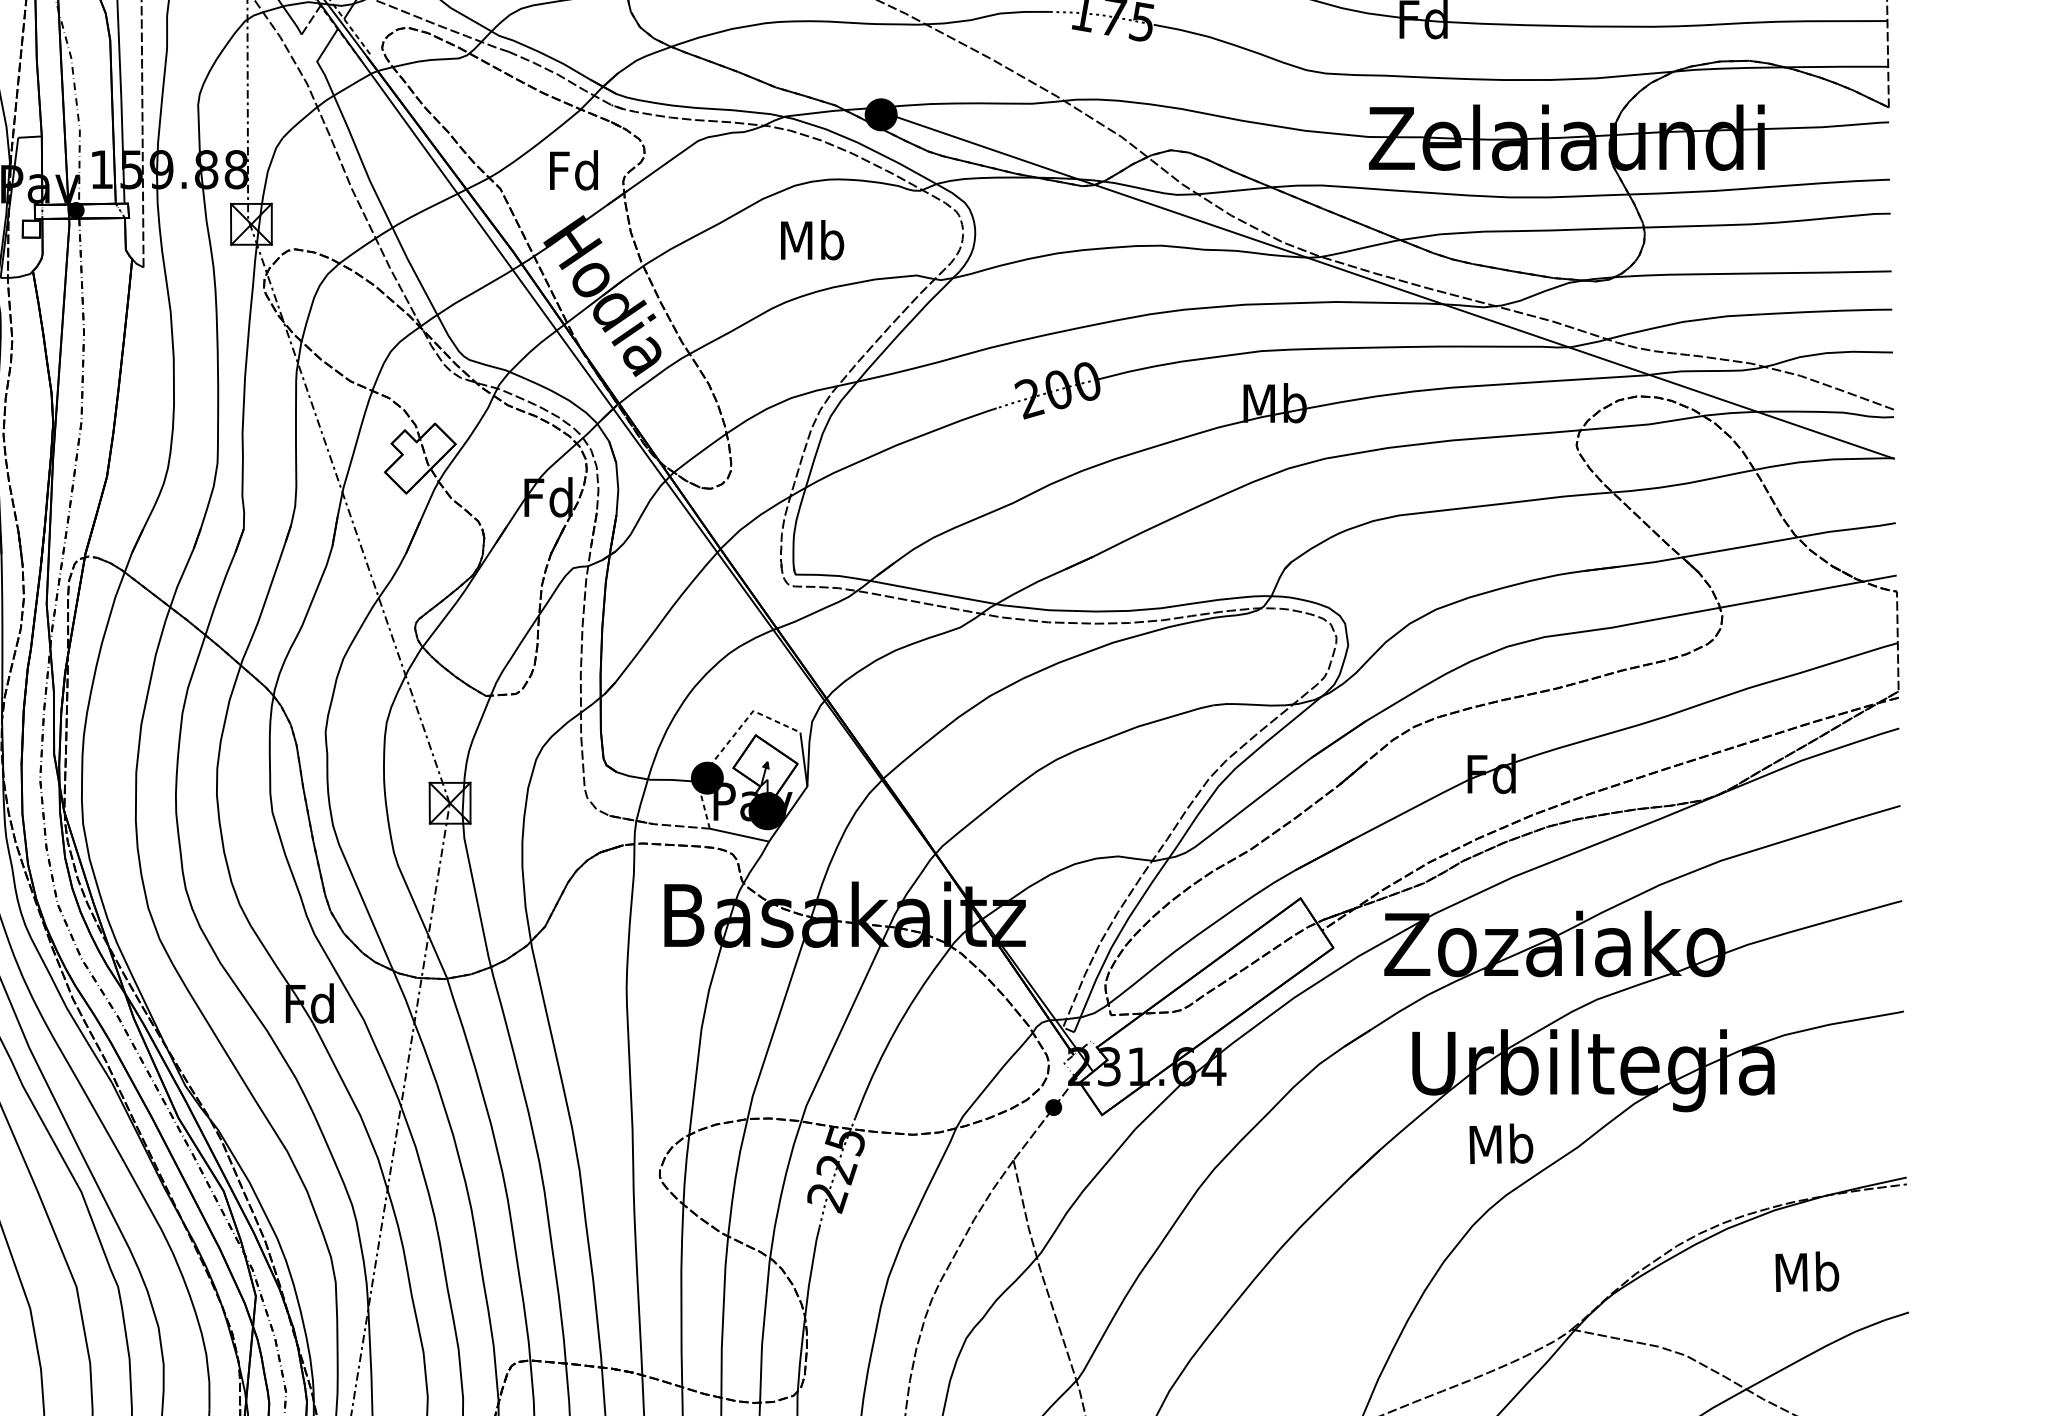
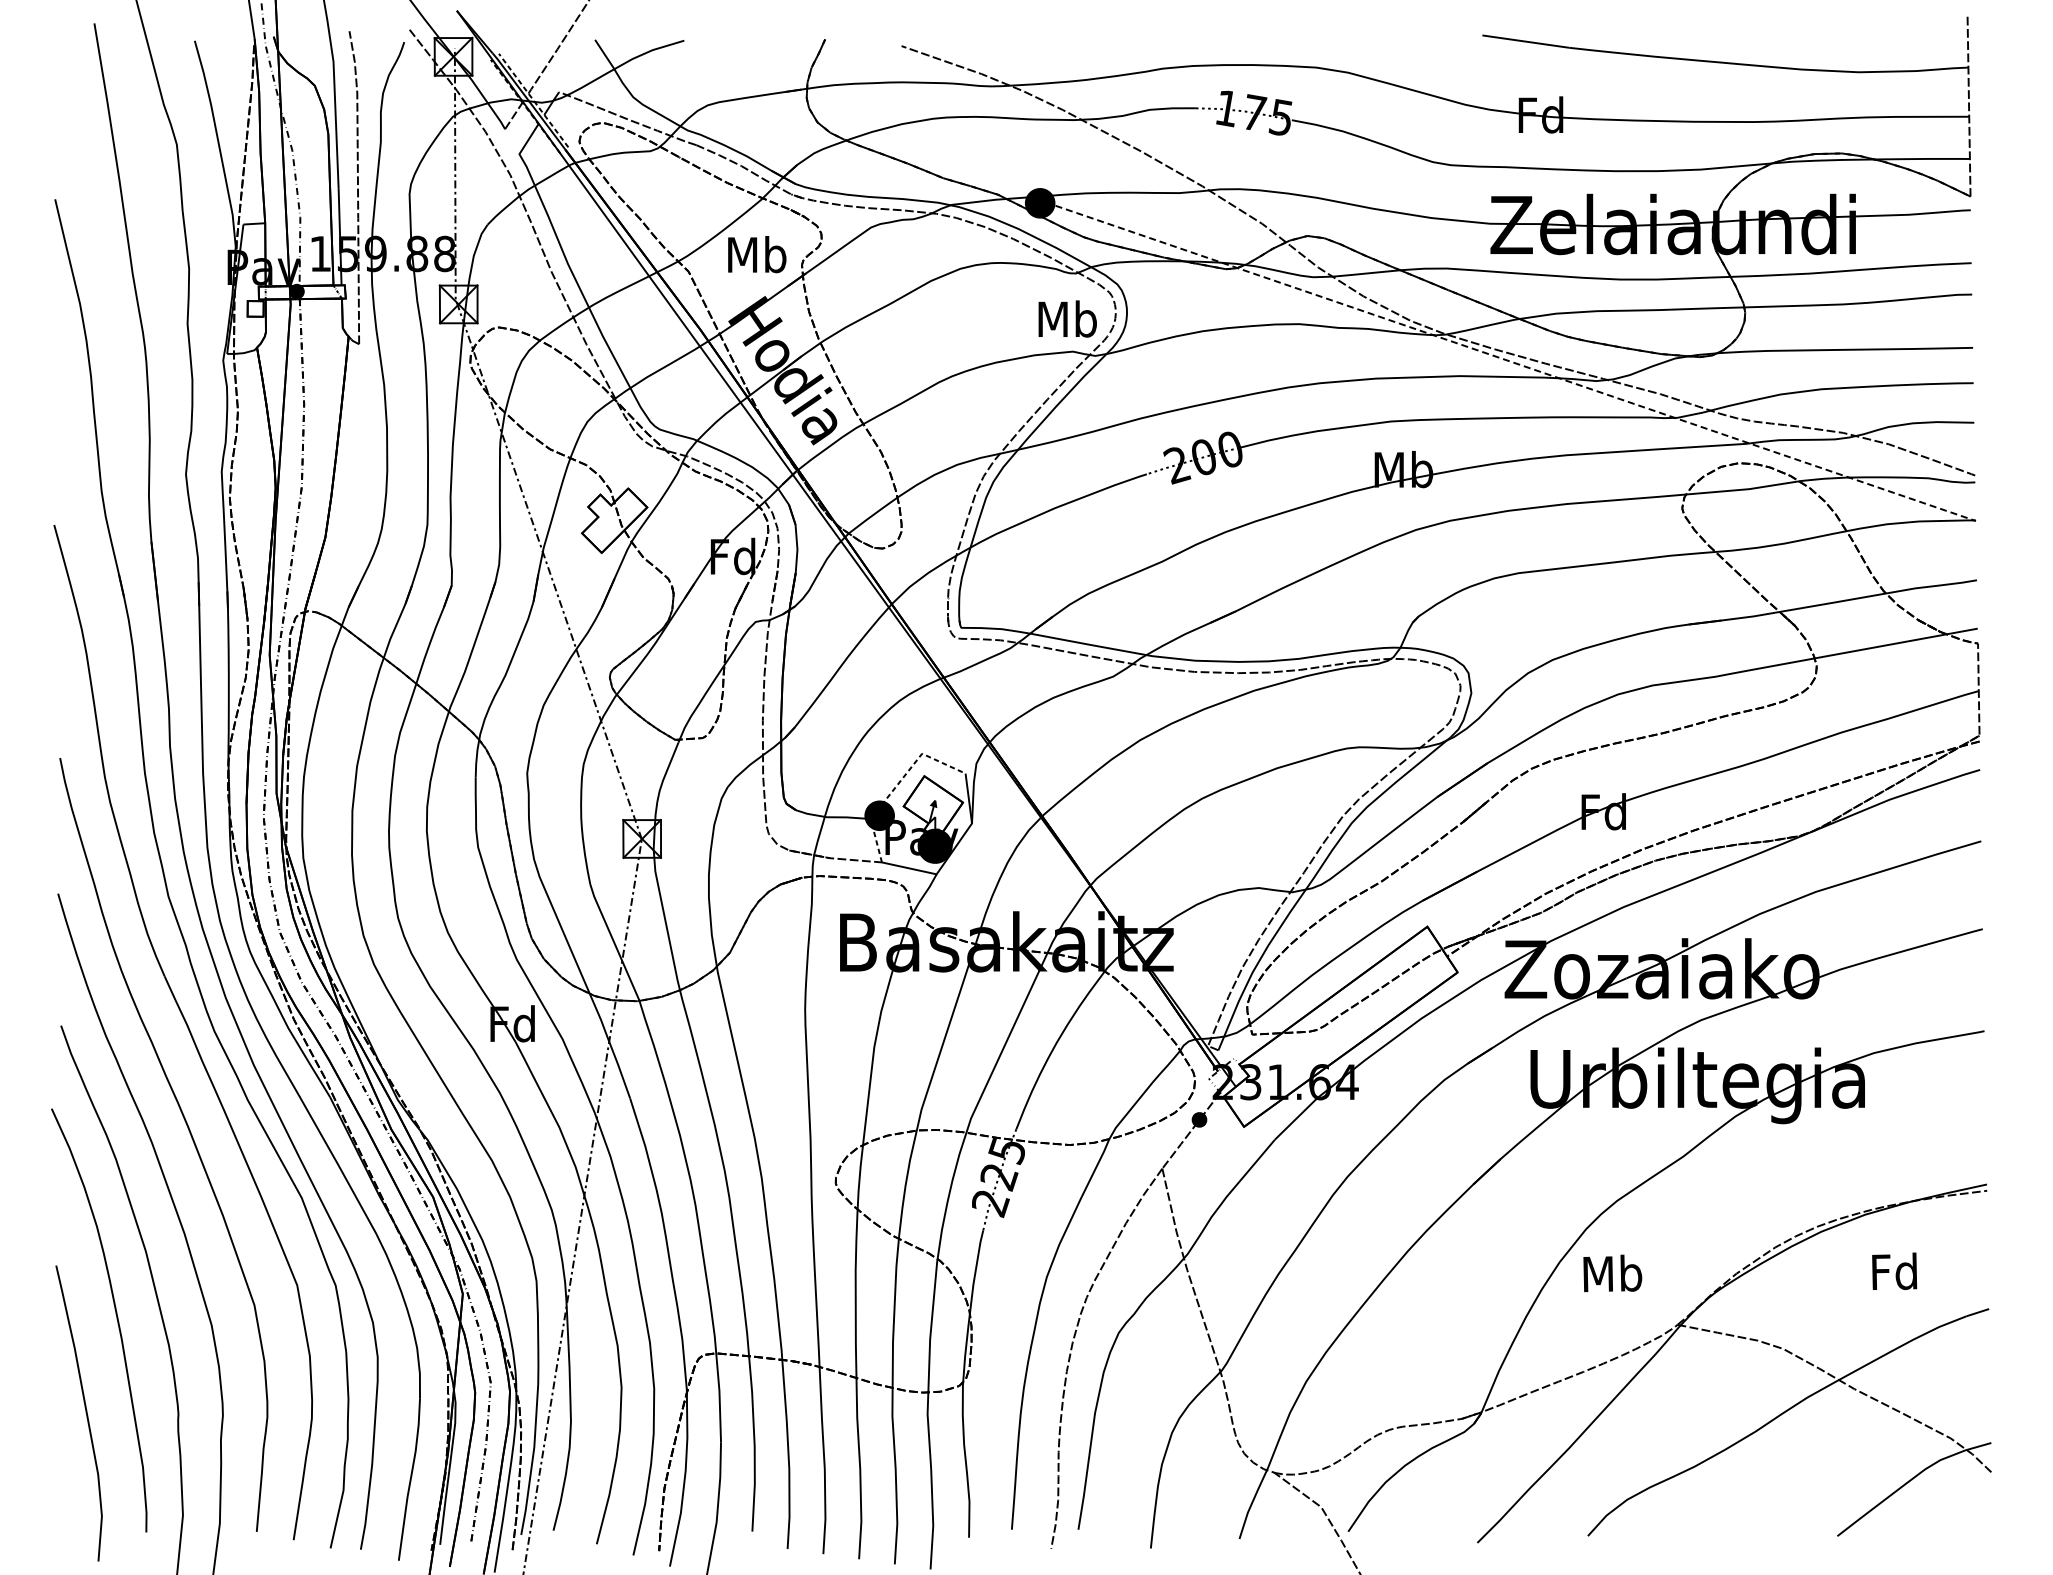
text: (575, 170) -> (757, 254), Fd -> Mb
text: (812, 239) -> (1067, 318), moved
line: (1390, 286) -> (1510, 361), solid -> dashed
text: (1501, 1143) -> (1612, 1273), moved
text: (1806, 1271) -> (1894, 1271), Mb -> Fd

